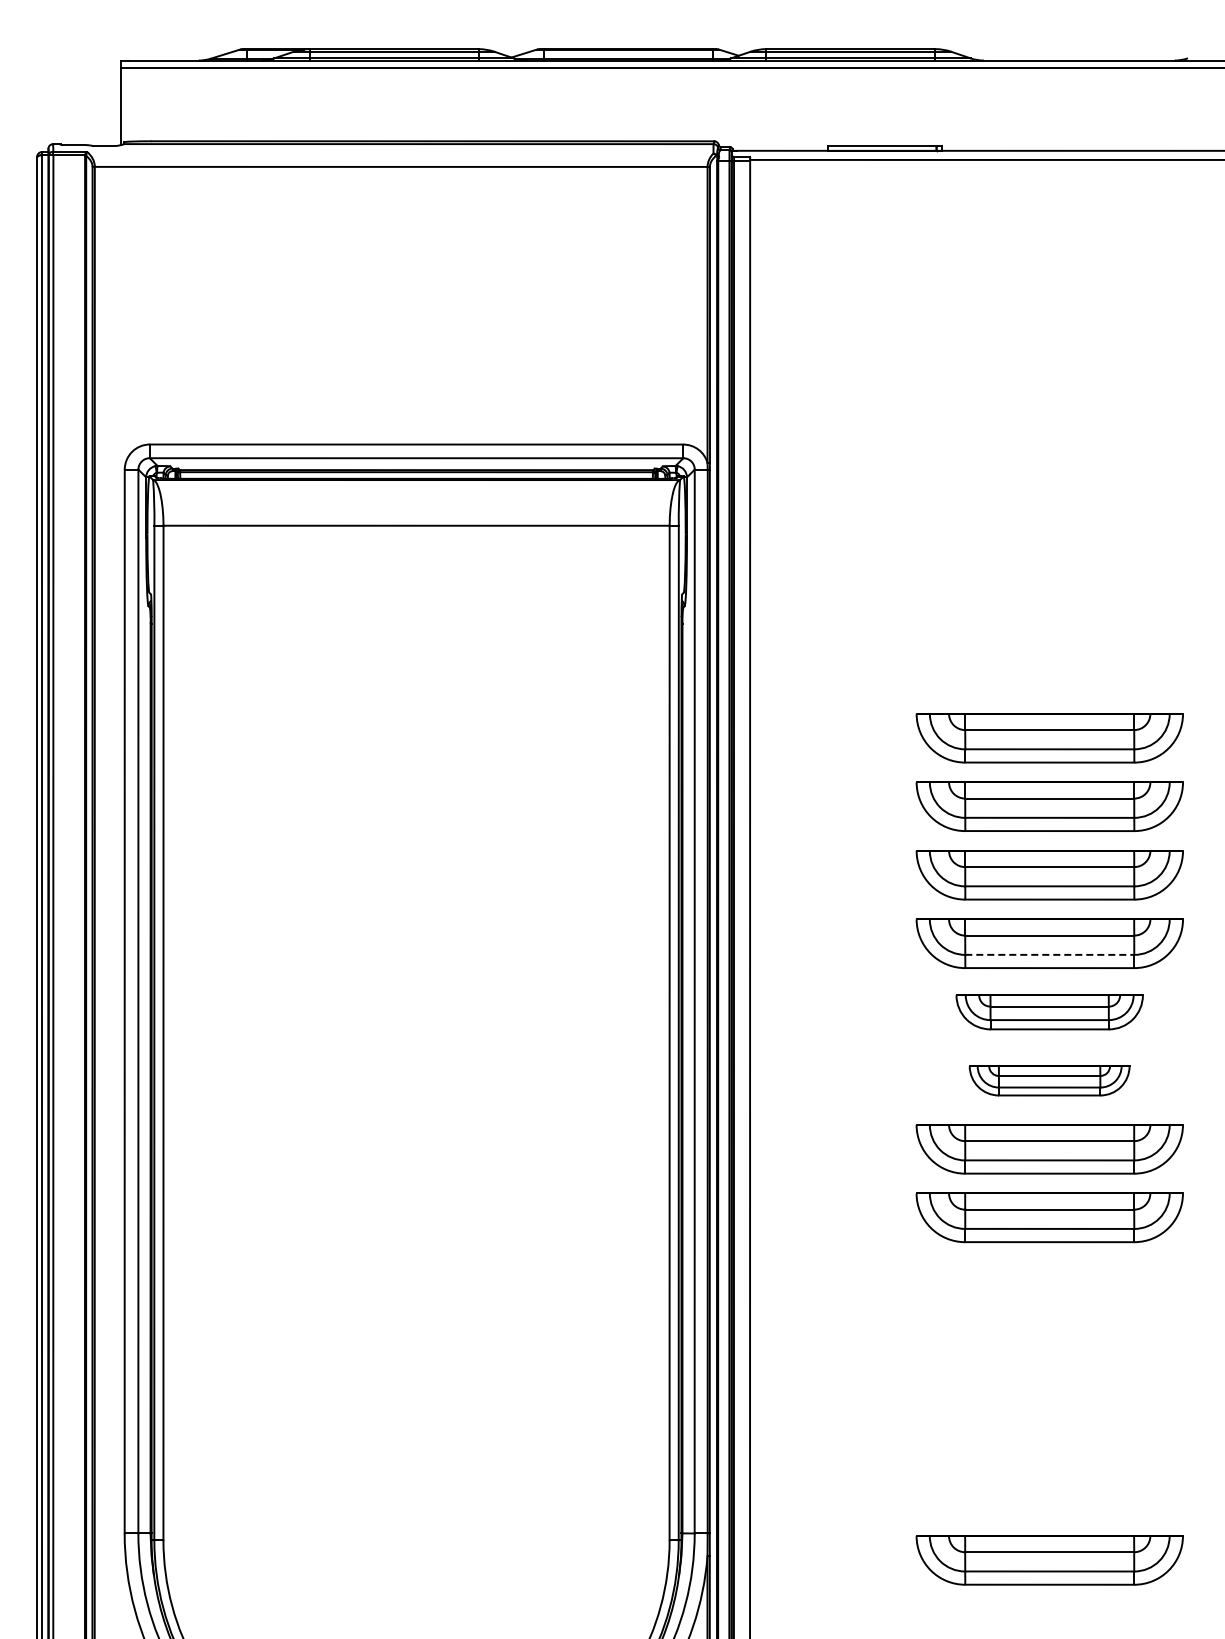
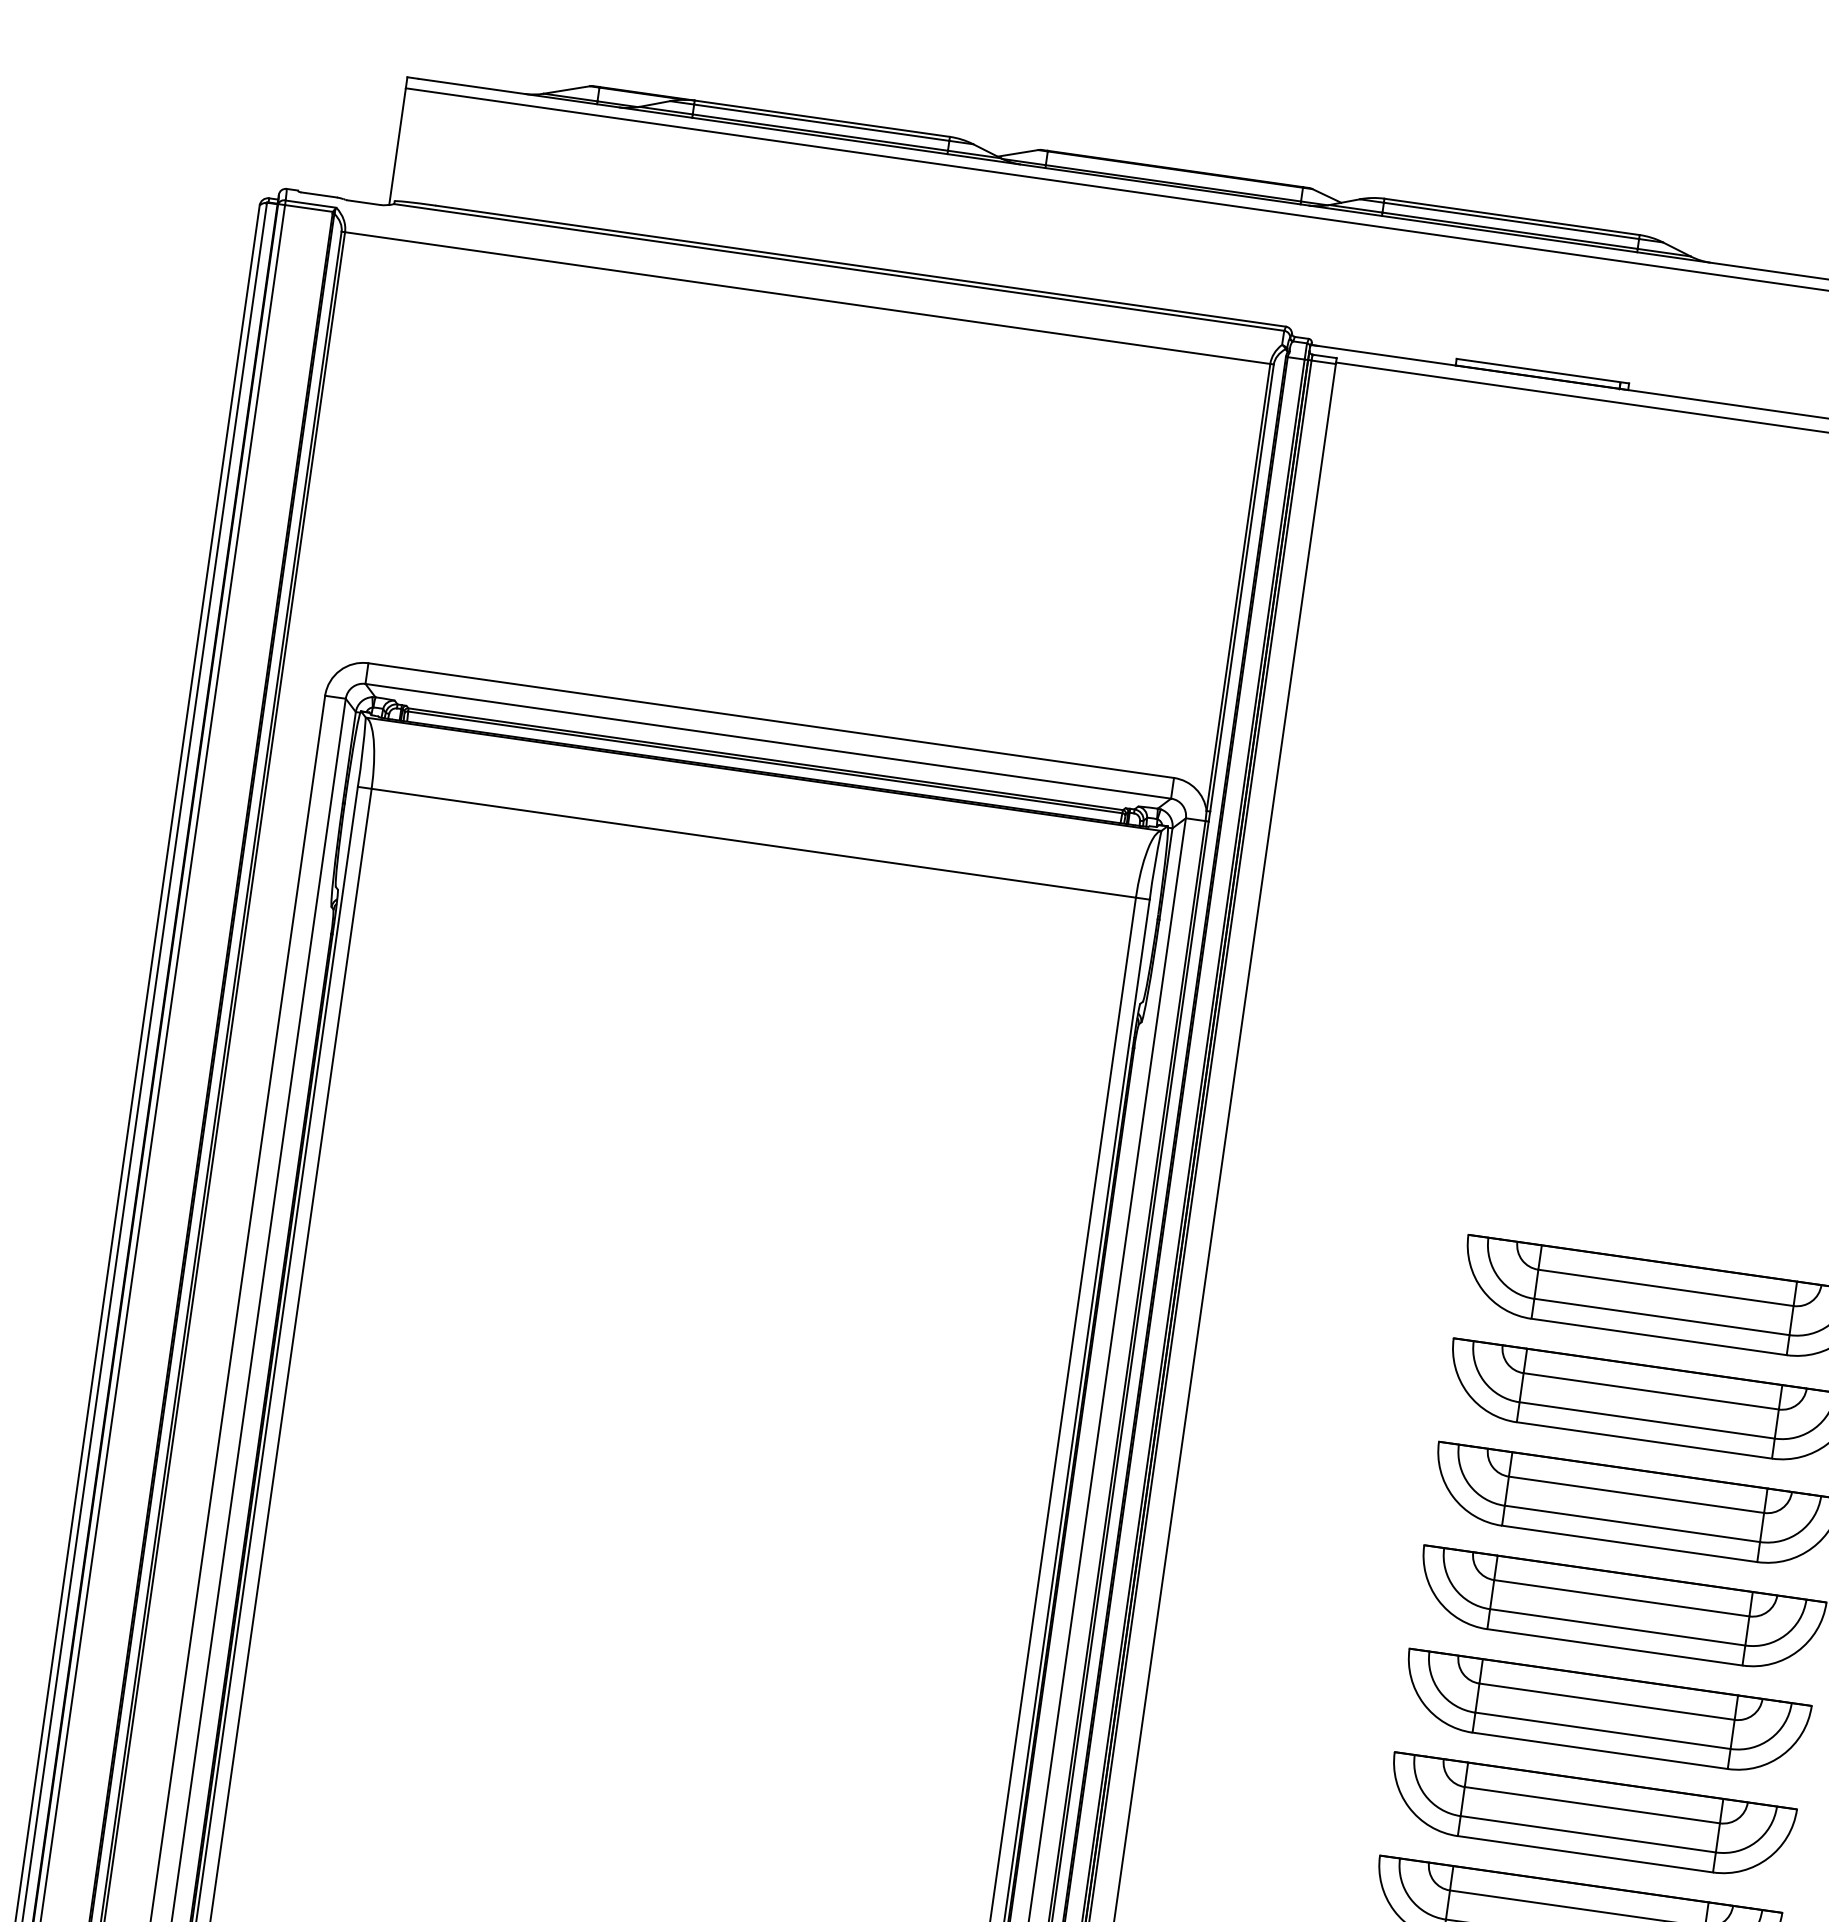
line: (1050, 954) -> (1618, 1626), dashed -> solid
part: (1049, 1012) -> (1604, 1714), size x1.43
part: (1049, 1080) -> (1590, 1816), size x1.67

